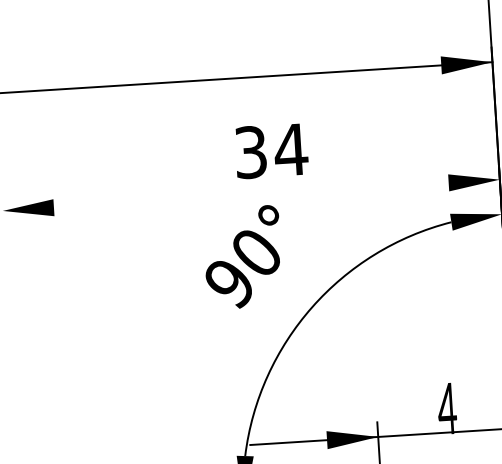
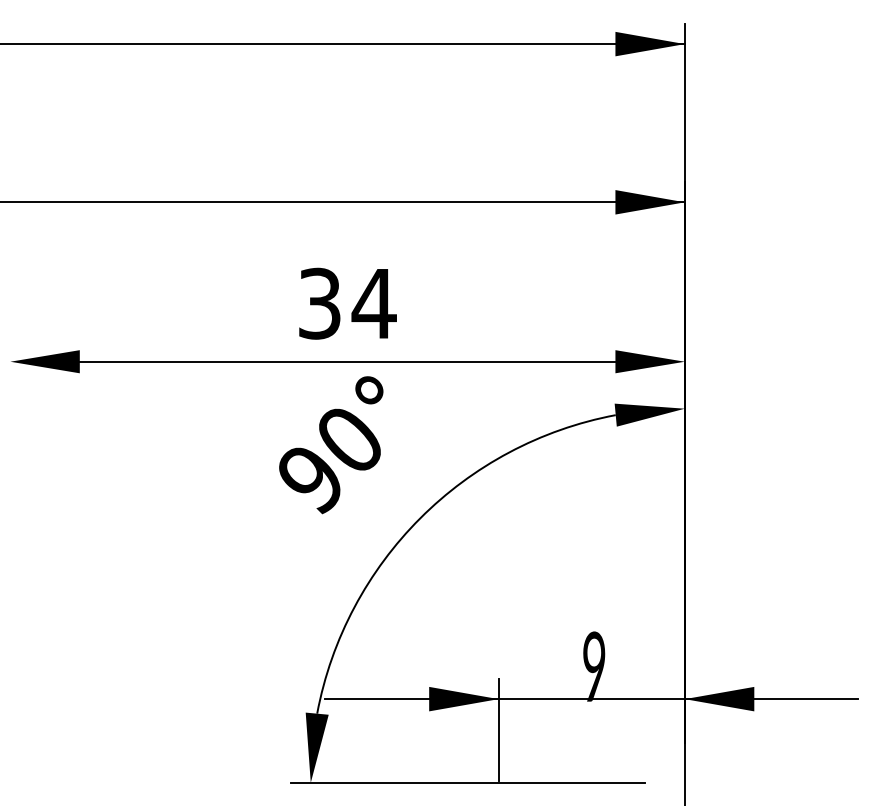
text: (271, 150) -> (347, 303), moved
line: (251, 195) -> (347, 361), added
text: (446, 408) -> (593, 666), 4 -> 9

